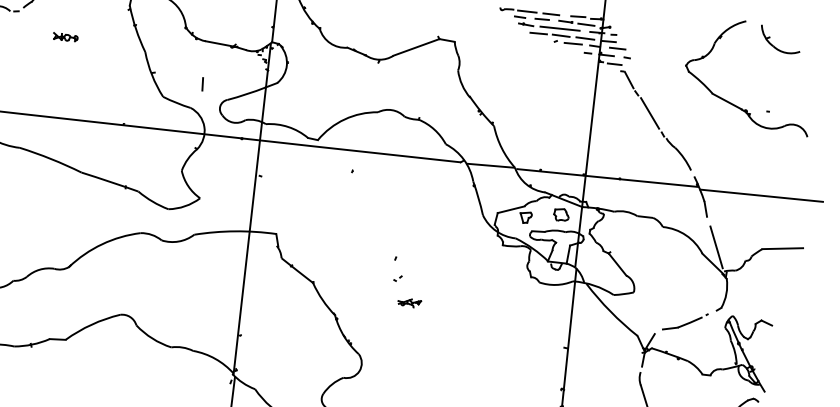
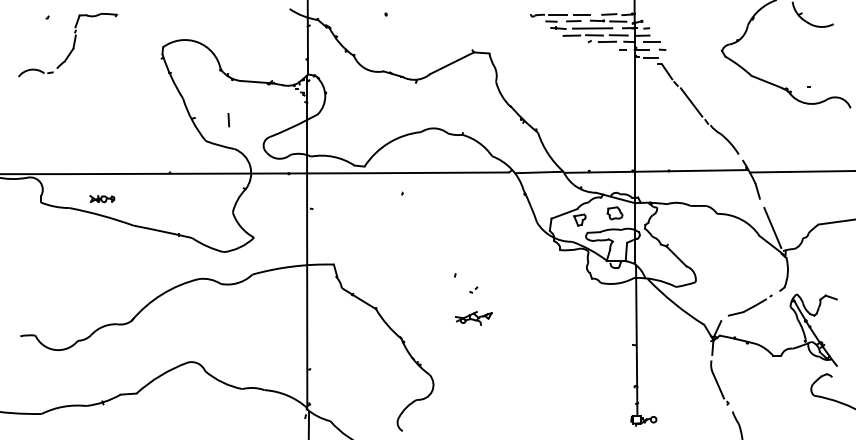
part: (65, 37) -> (102, 199), moved
line: (202, 84) -> (228, 120), moved
part: (397, 277) -> (473, 289), moved
part: (410, 302) -> (474, 317), size x1.6

